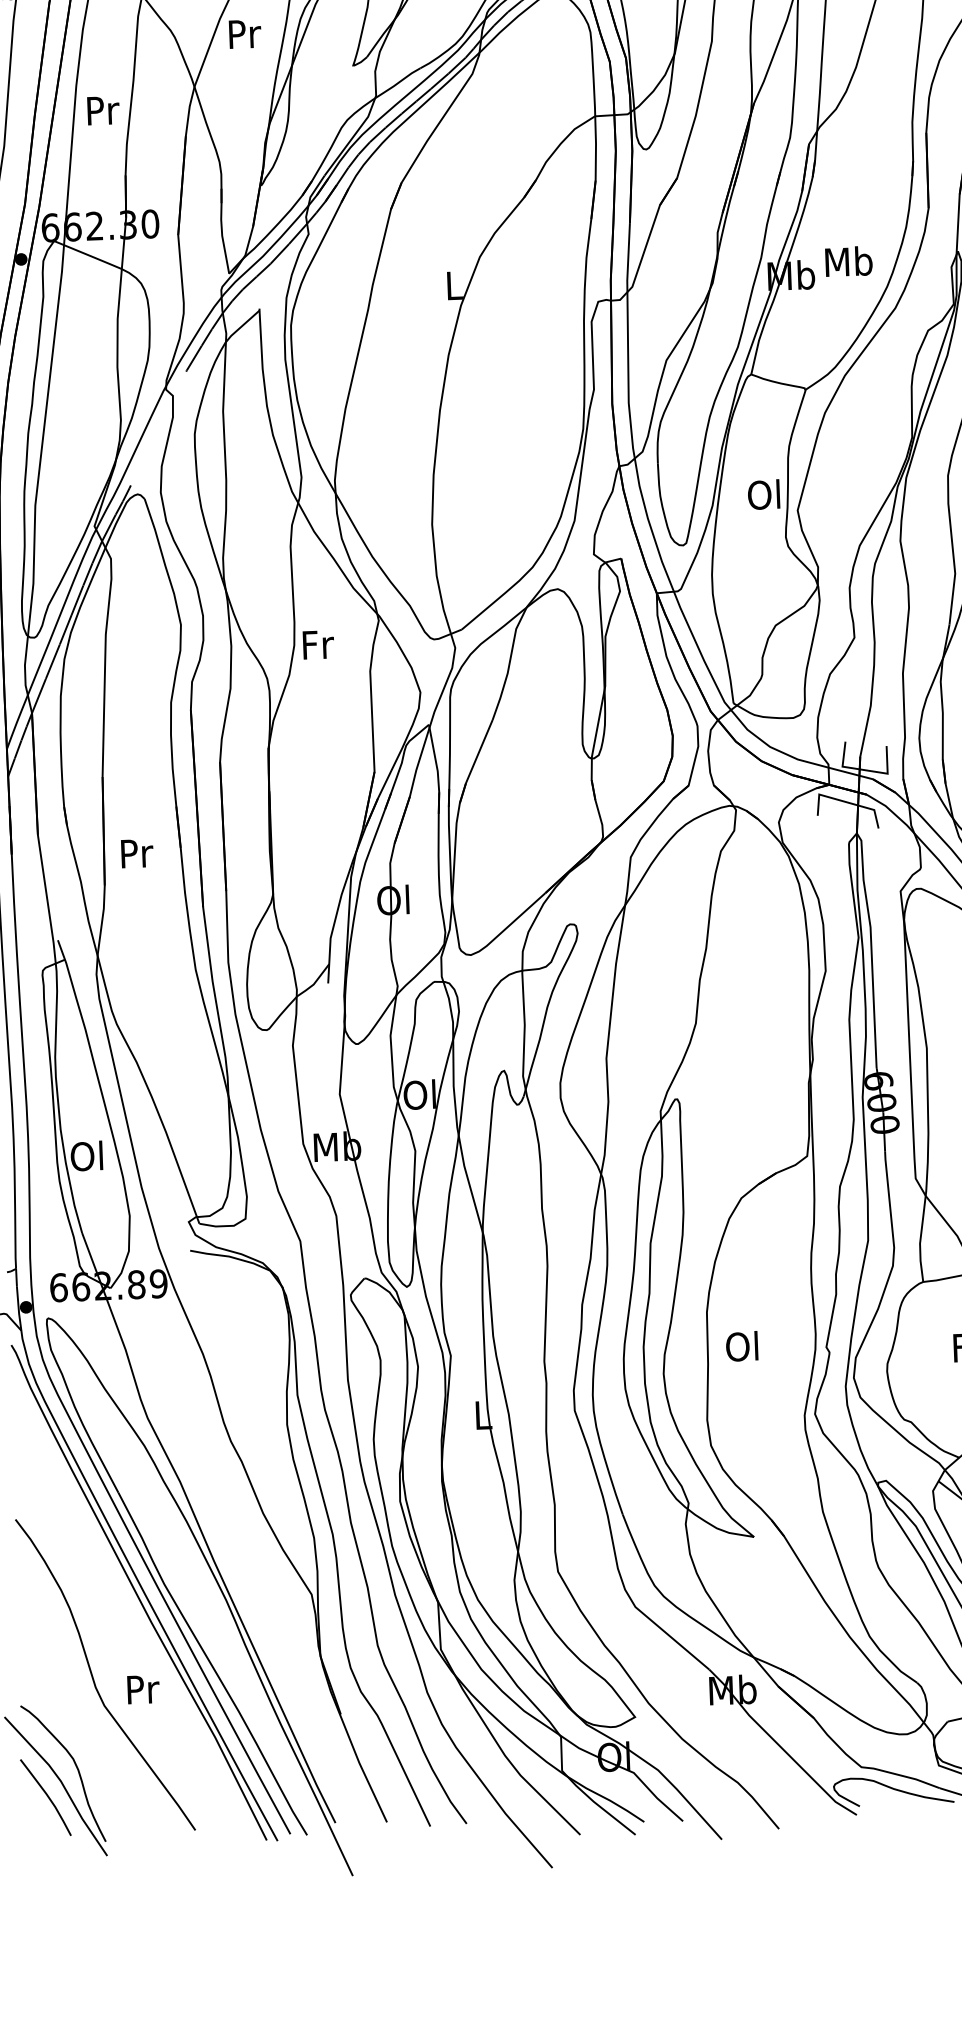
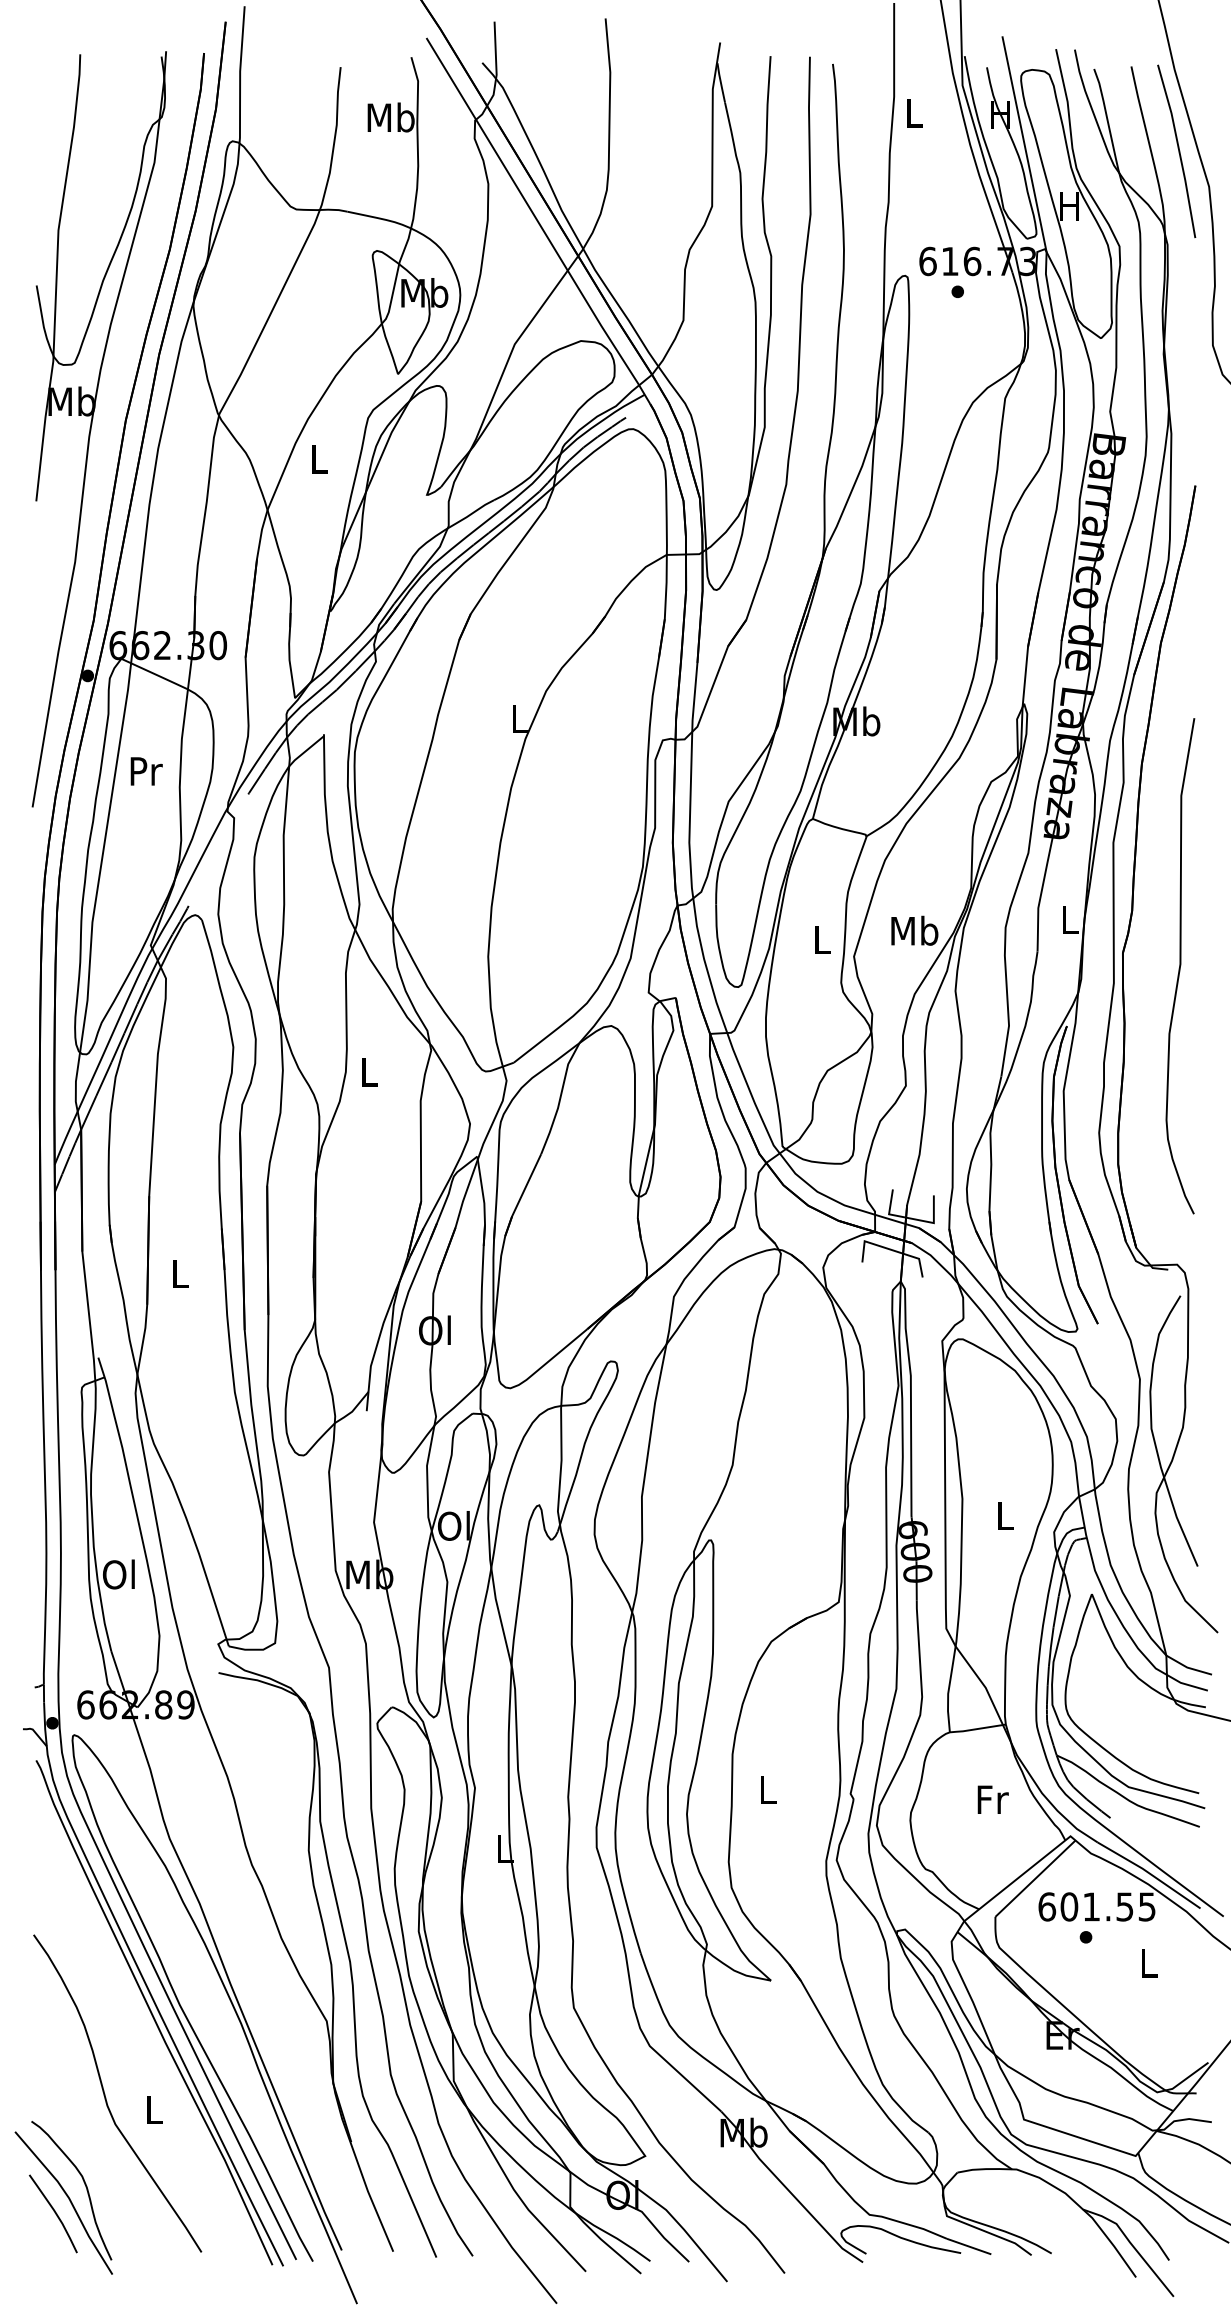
text: (245, 34) -> (320, 459), Pr -> L
text: (103, 110) -> (146, 771), moved
text: (848, 261) -> (914, 930), moved
text: (763, 494) -> (820, 939), Ol -> L
text: (317, 644) -> (369, 1072), Fr -> L
text: (137, 853) -> (181, 1274), Pr -> L
text: (742, 1346) -> (766, 1789), Ol -> L
text: (143, 1689) -> (155, 2109), Pr -> L

